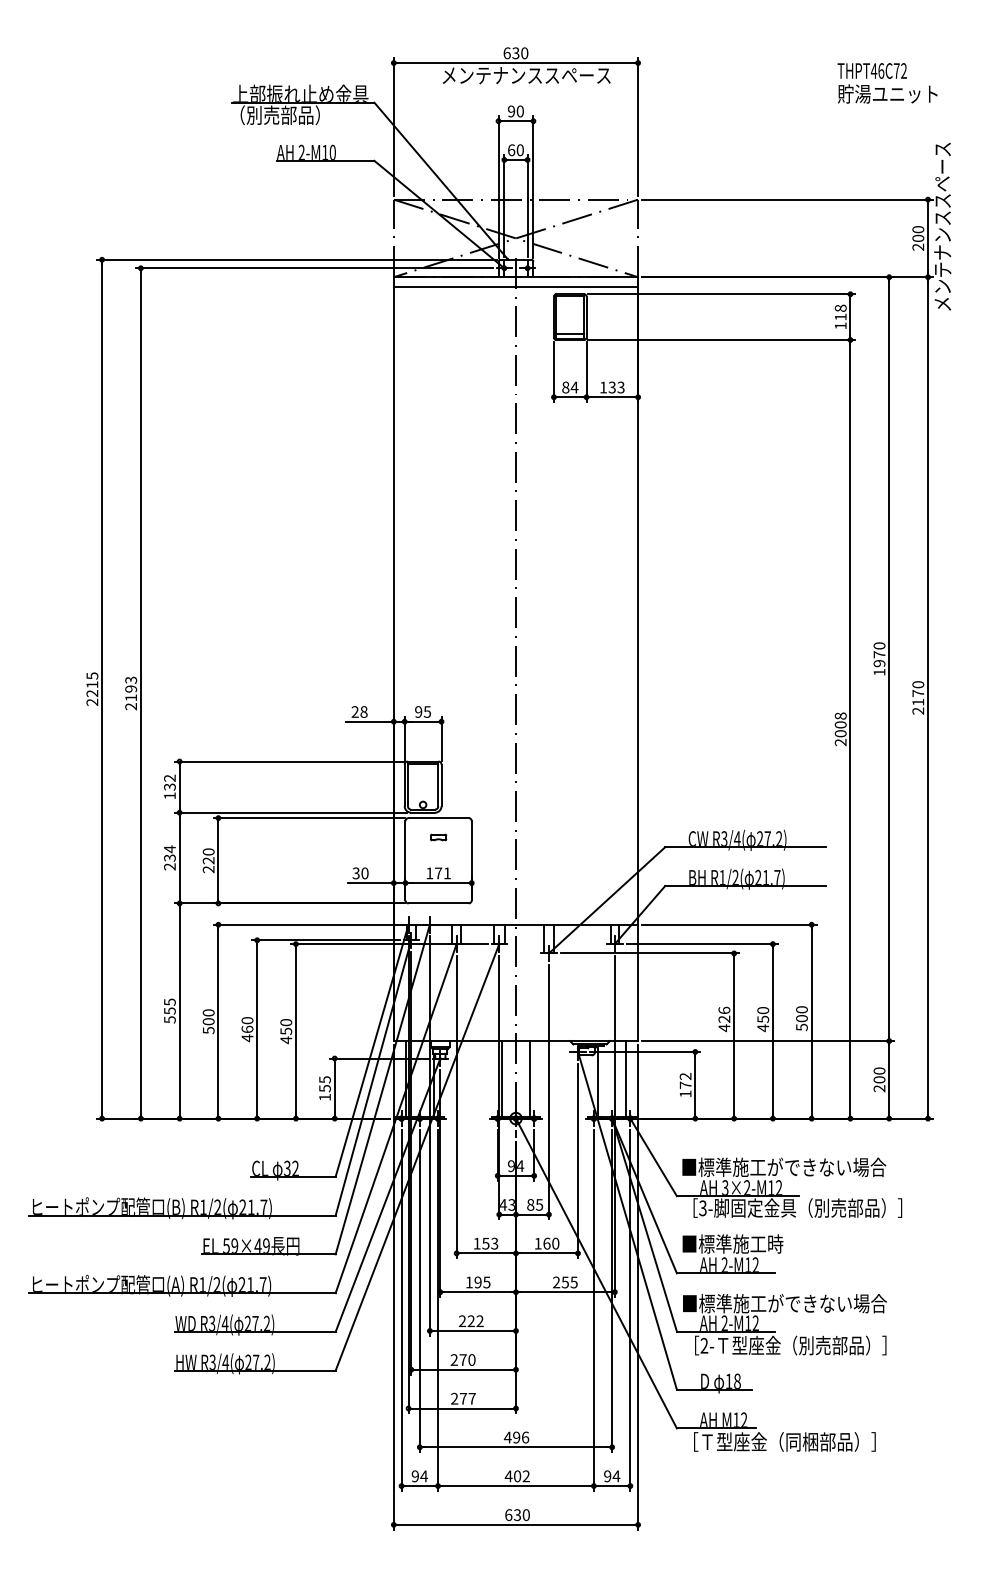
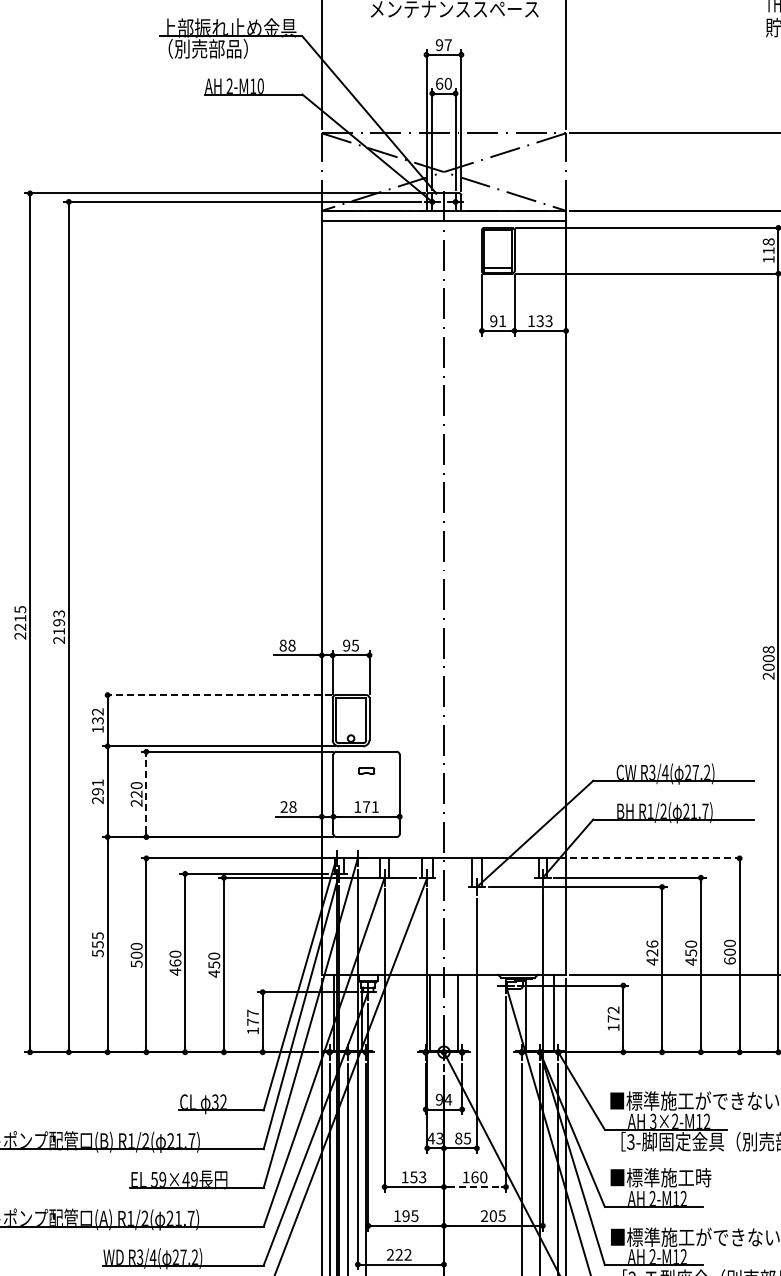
text: (519, 111) -> (447, 45), 90 -> 97
text: (570, 387) -> (498, 321), 84 -> 91
text: (354, 711) -> (282, 645), 28 -> 88
line: (289, 761) -> (217, 695), solid -> dashed
text: (169, 853) -> (97, 787), 234 -> 291
line: (218, 860) -> (146, 794), solid -> dashed
text: (360, 873) -> (288, 807), 30 -> 28
line: (729, 924) -> (657, 858), solid -> dashed
text: (801, 1027) -> (729, 961), 500 -> 600
text: (324, 1084) -> (252, 1018), 155 -> 177
line: (547, 1253) -> (475, 1187), solid -> dashed
text: (564, 1282) -> (492, 1216), 255 -> 205

